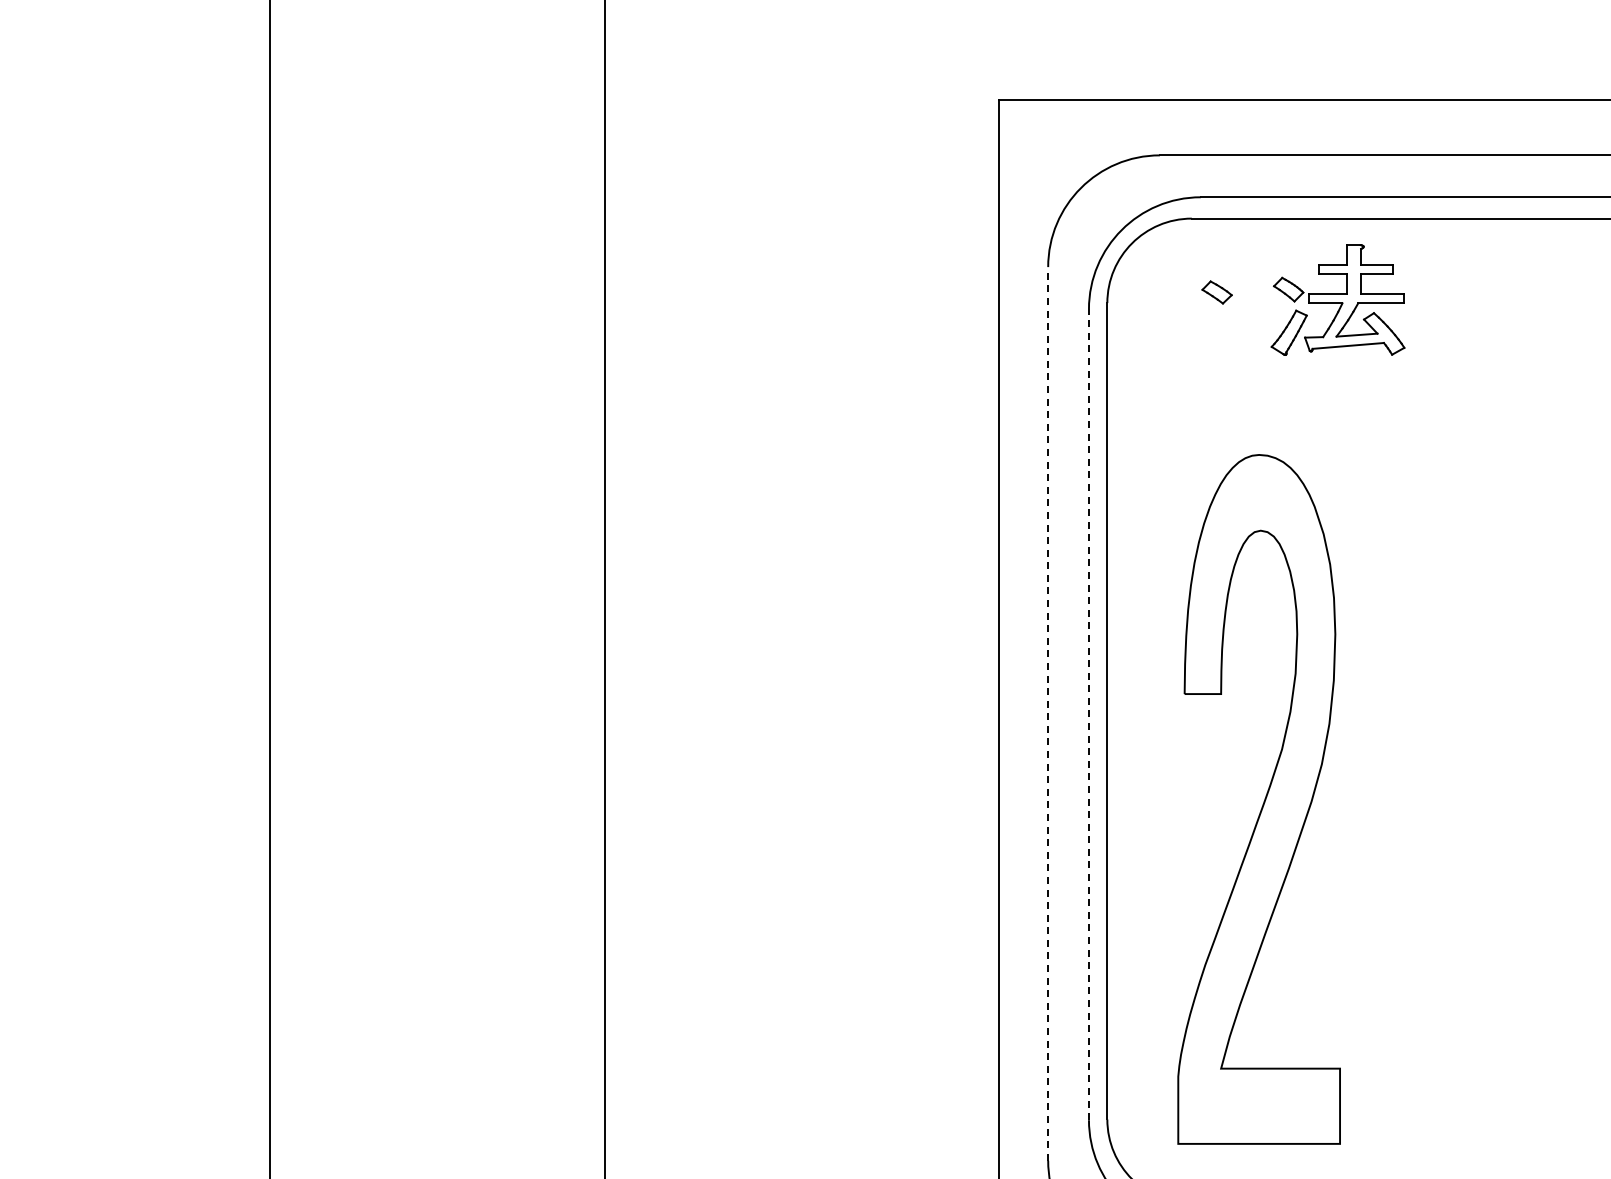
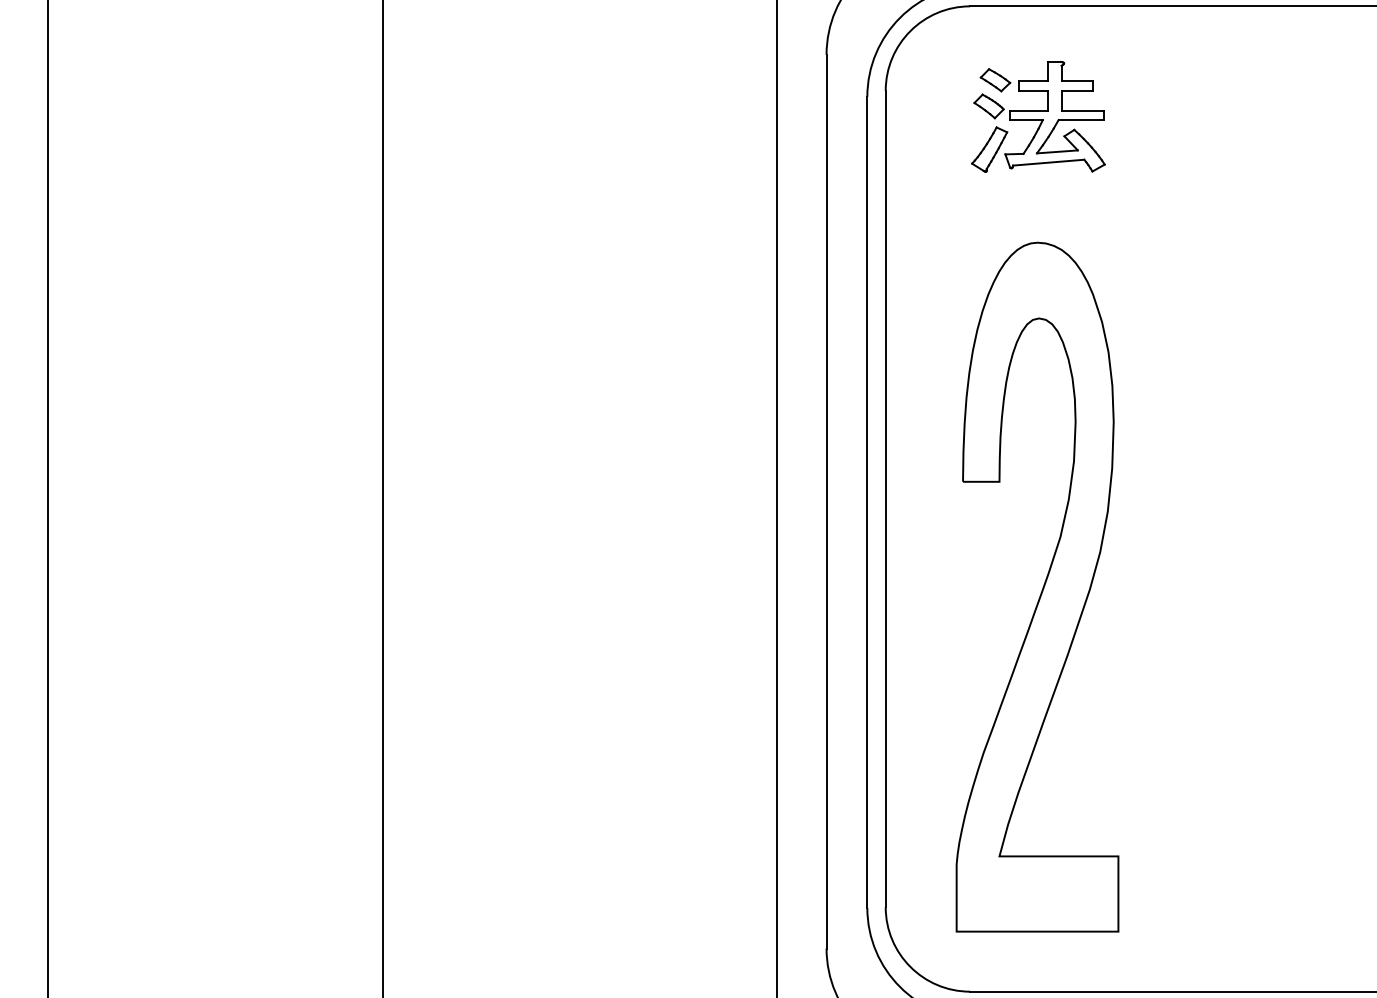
part: (1337, 299) -> (1037, 116), moved
line: (1048, 713) -> (826, 501), dashed -> solid
line: (1088, 714) -> (866, 502), dashed -> solid

